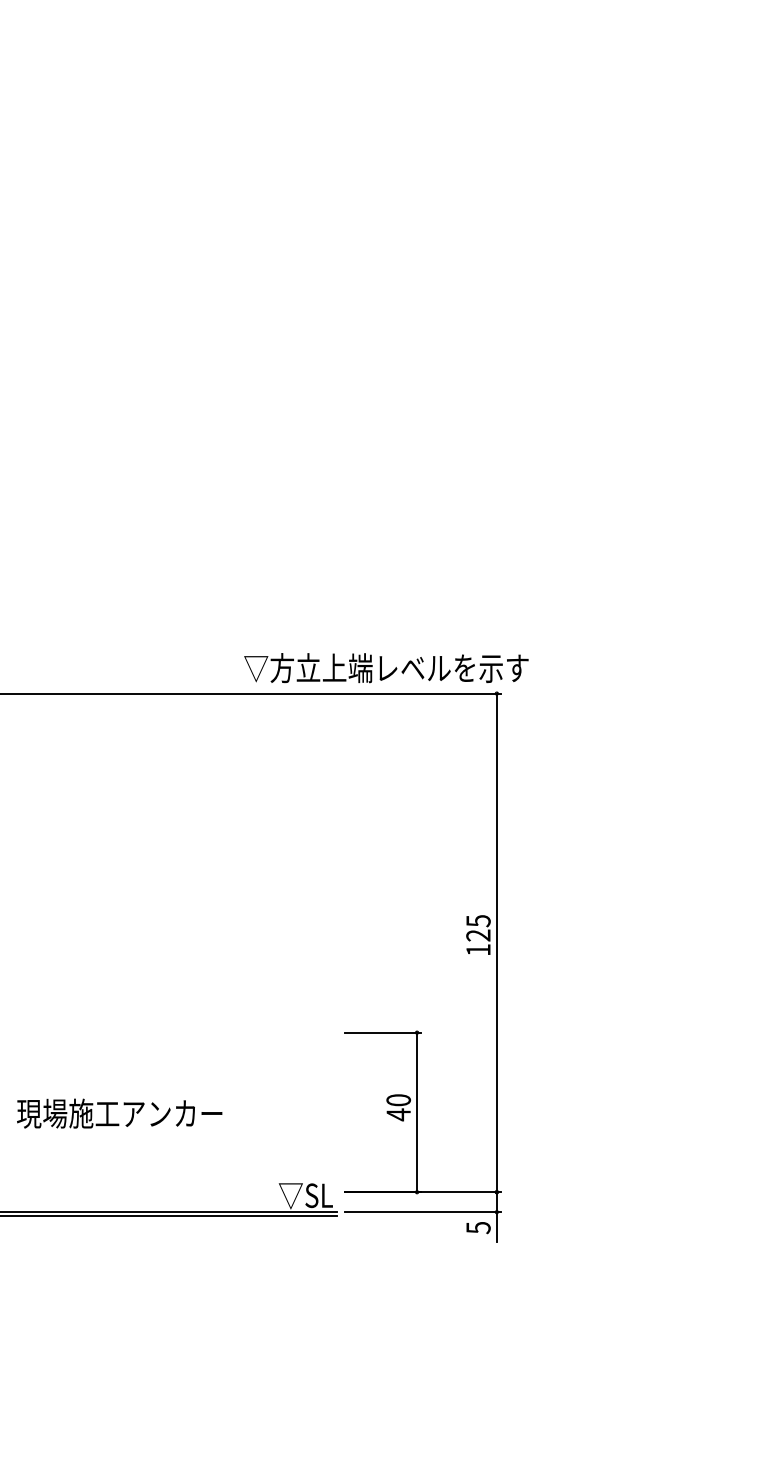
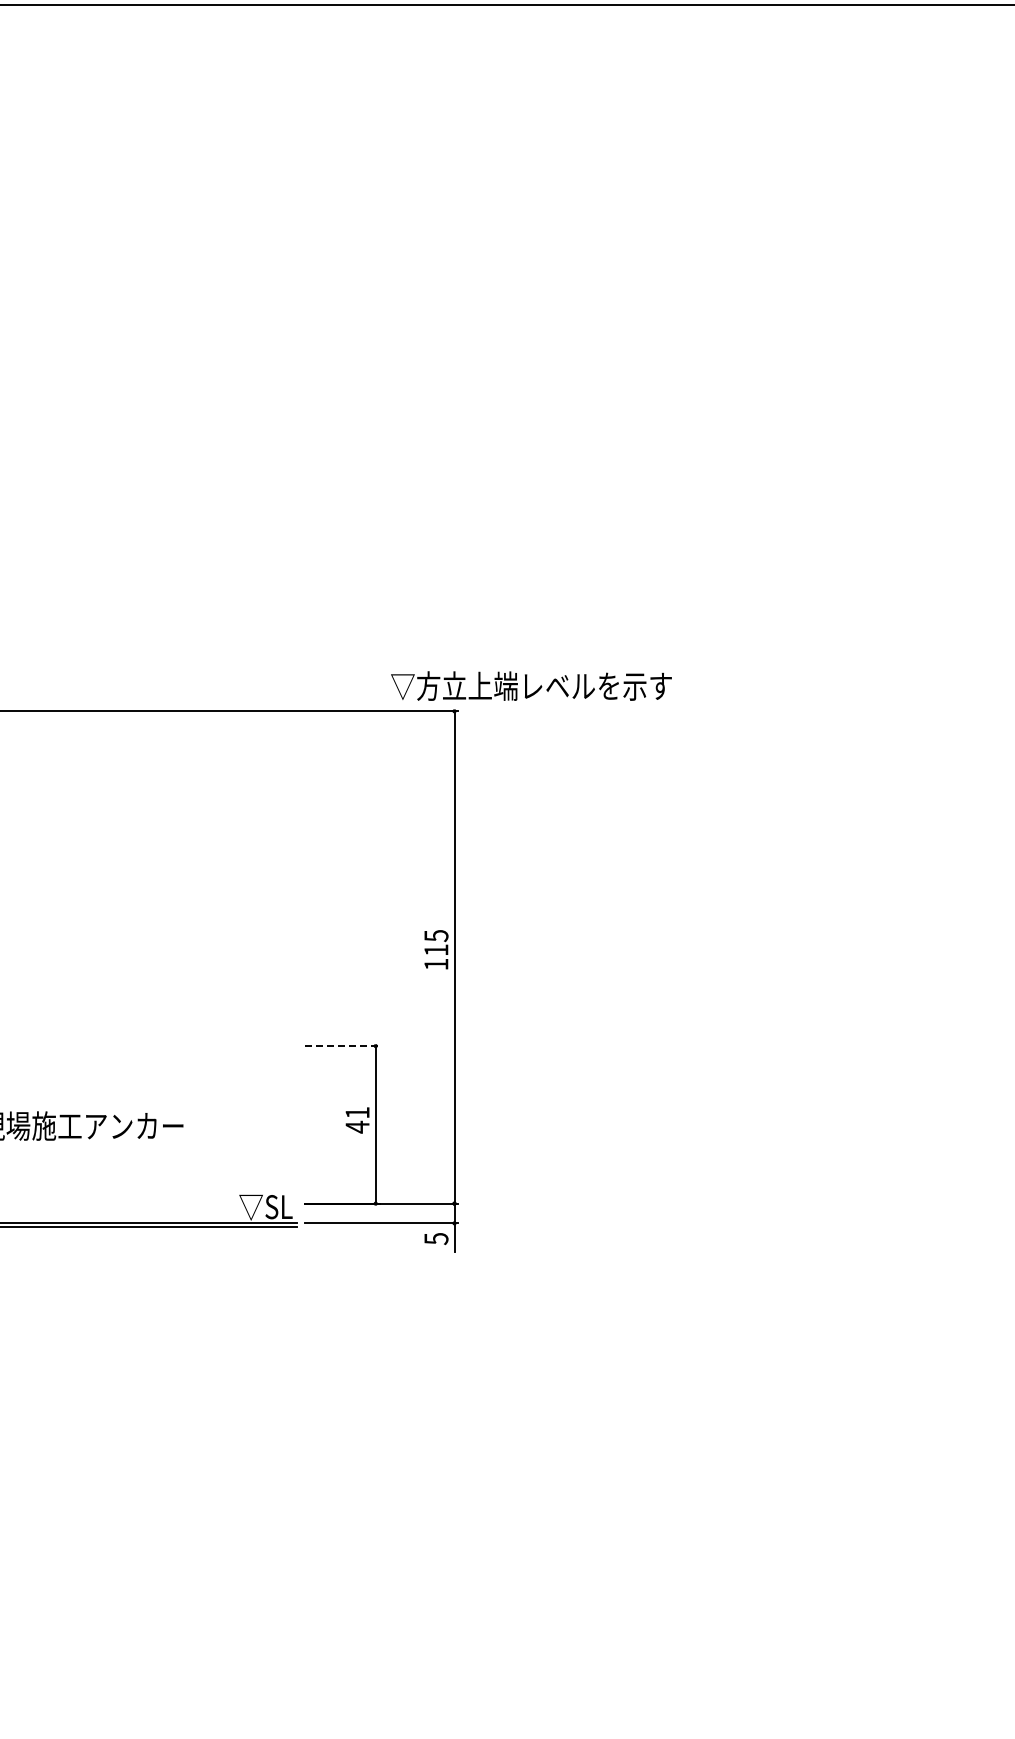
text: (386, 667) -> (531, 685), moved
text: (478, 935) -> (436, 950), 125 -> 115
line: (383, 1033) -> (342, 1046), solid -> dashed
text: (398, 1099) -> (357, 1112), 40 -> 41

